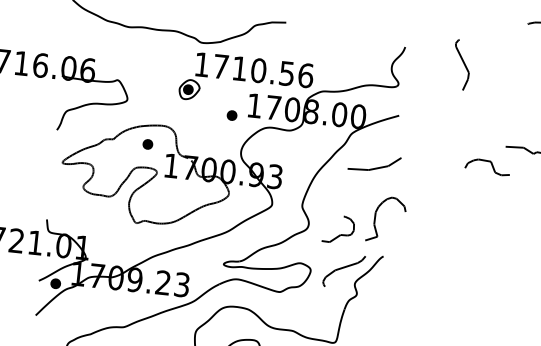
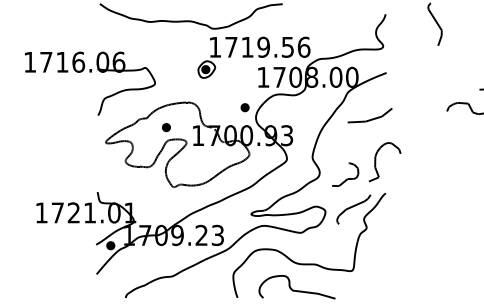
text: (258, 70) -> (263, 47), 1710.56 -> 1719.56
part: (231, 115) -> (244, 107), moved
part: (148, 144) -> (166, 127), moved

